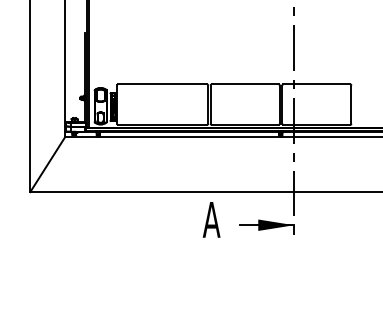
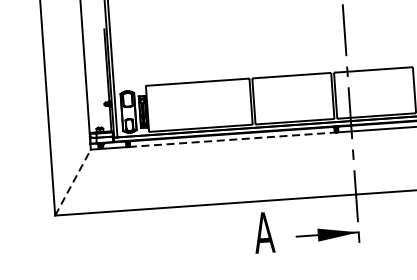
line: (189, 136) -> (232, 139), solid -> dashed
line: (47, 164) -> (72, 182), solid -> dashed

